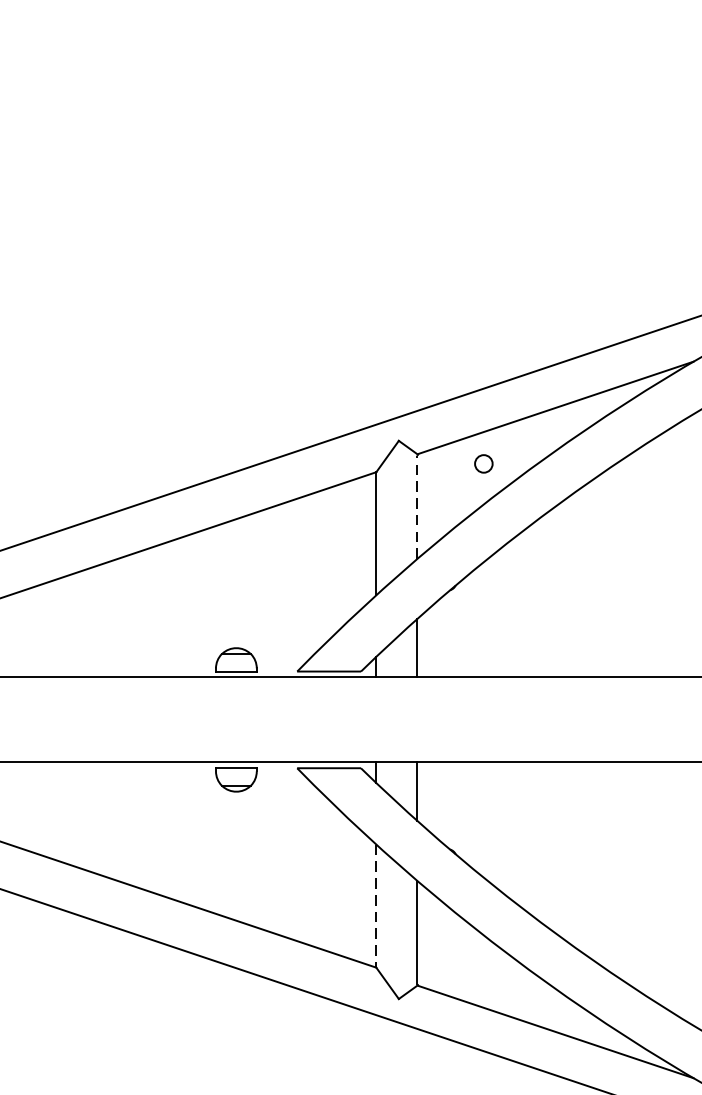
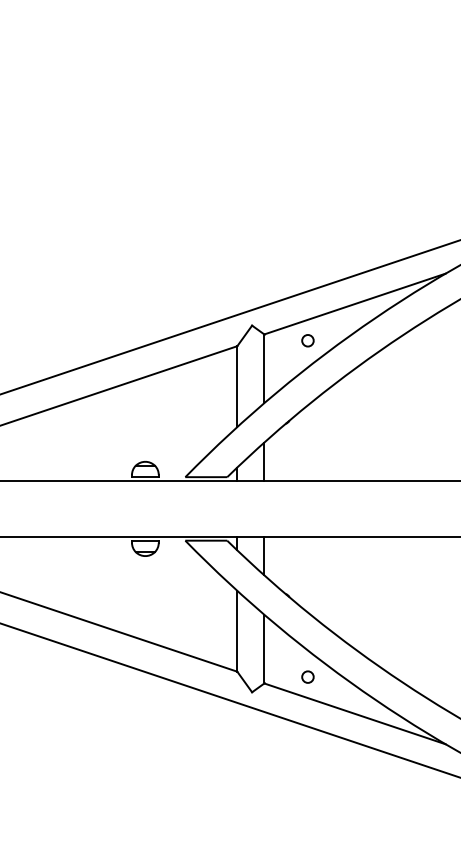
line: (417, 507) -> (264, 369), dashed -> solid
line: (376, 906) -> (237, 631), dashed -> solid
circle: (483, 974) -> (307, 676), added

